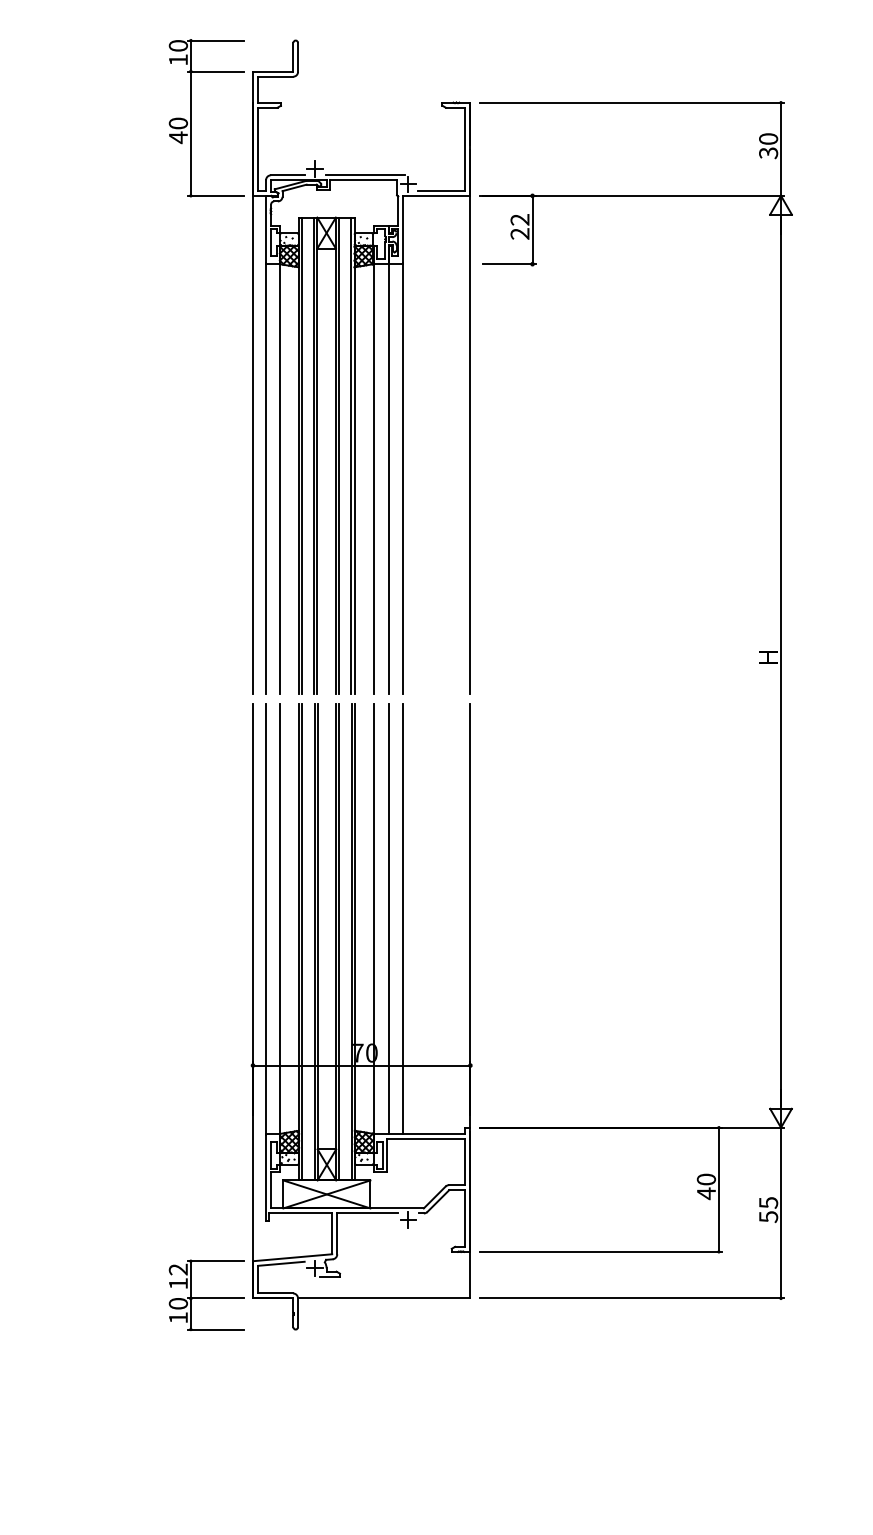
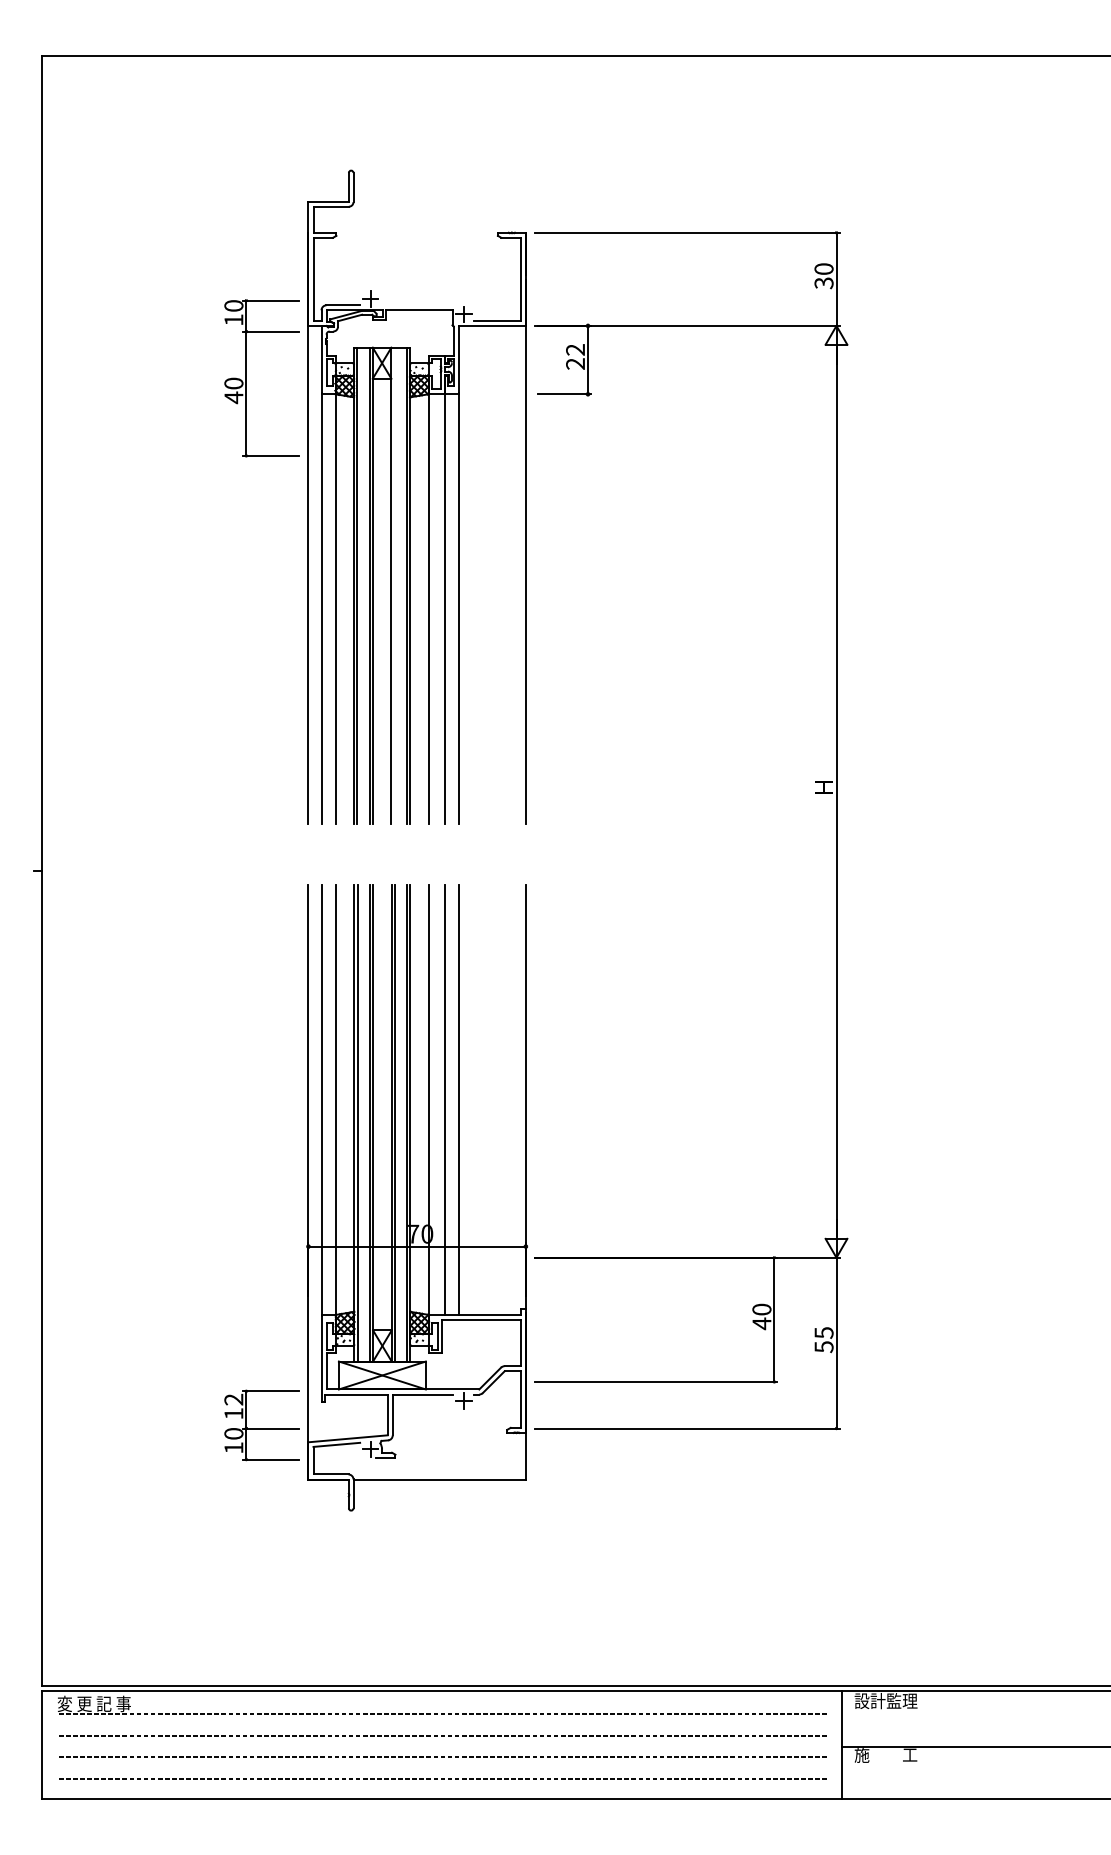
part: (191, 118) -> (246, 378), moved
line: (365, 175) -> (420, 305), removed
line: (339, 455) -> (394, 585), removed
part: (361, 1016) -> (416, 1197), moved

